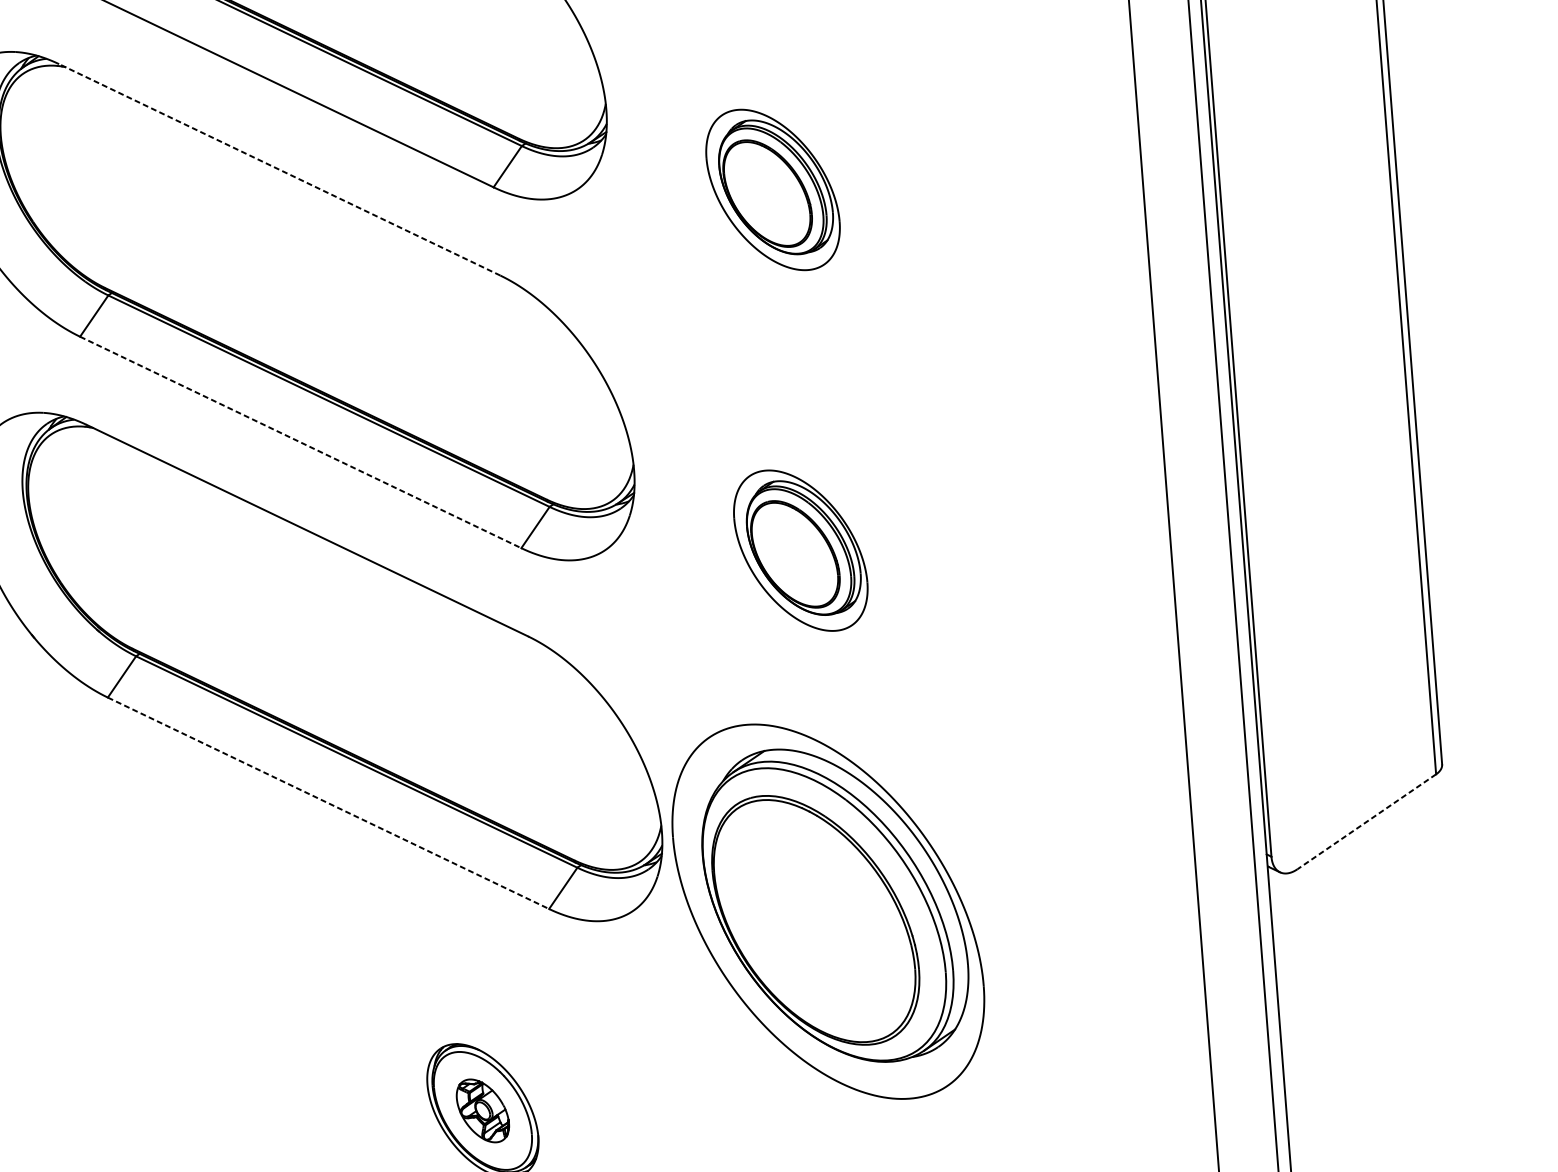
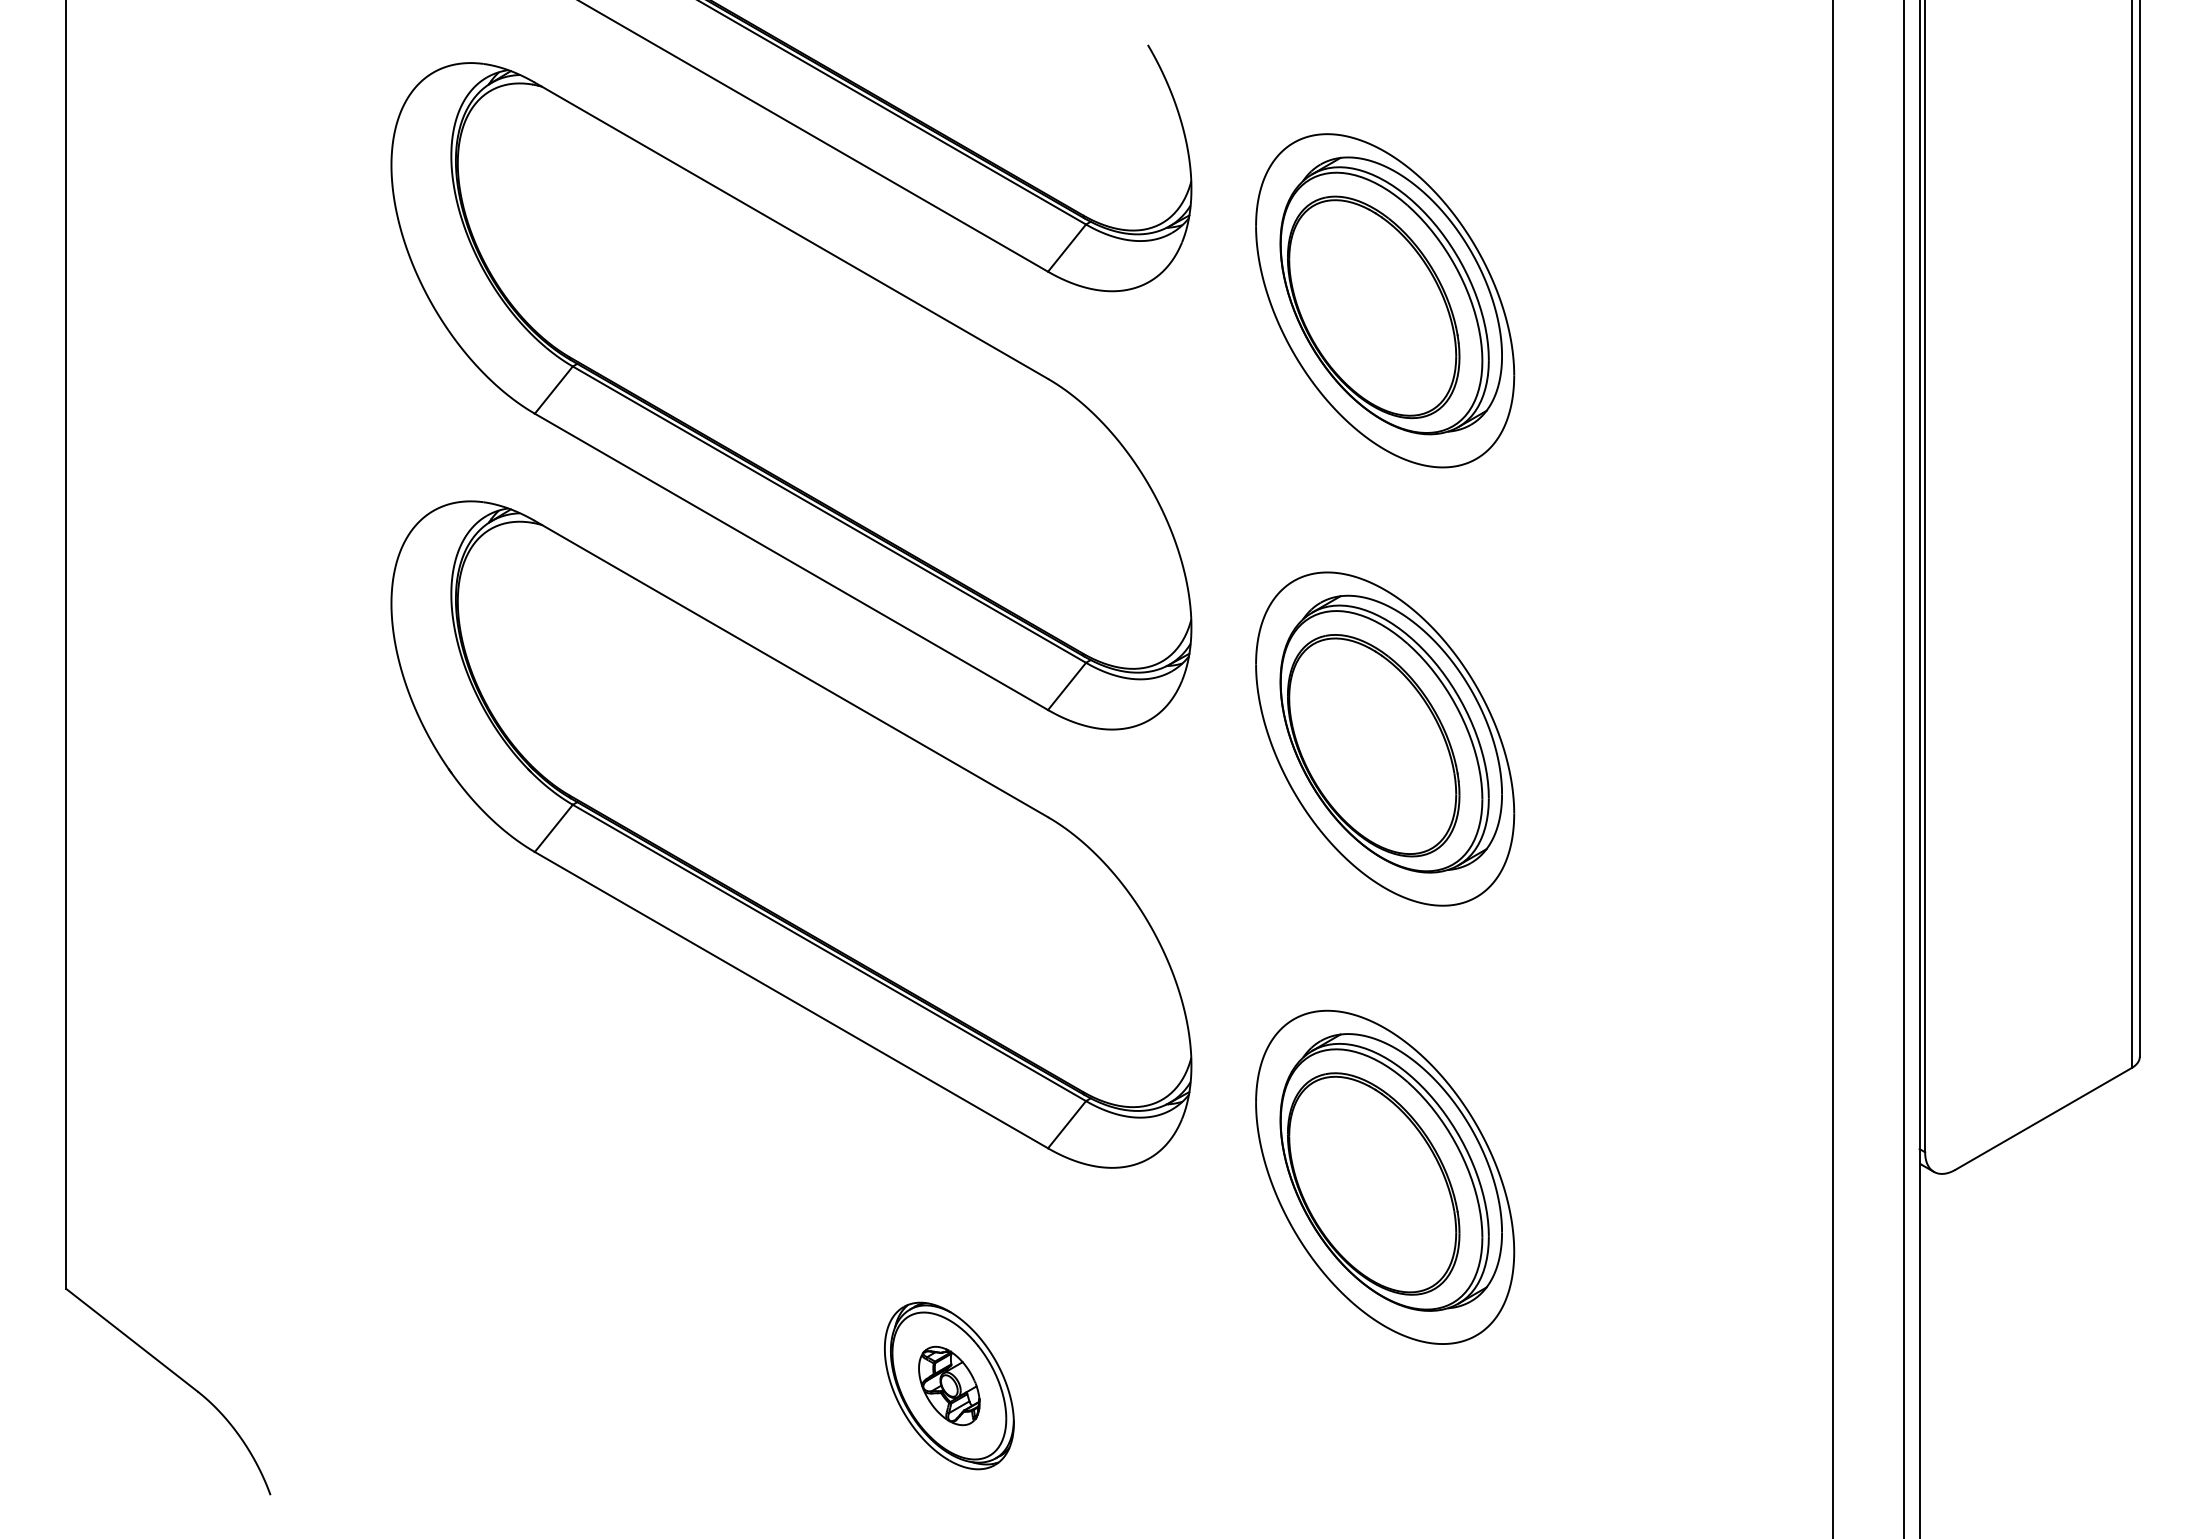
line: (279, 169) -> (791, 230), dashed -> solid
part: (773, 189) -> (1385, 300), size x1.67
line: (300, 442) -> (791, 562), dashed -> solid
part: (800, 550) -> (1385, 738), size x1.67
line: (328, 803) -> (791, 1000), dashed -> solid
line: (1366, 821) -> (2043, 1118), dashed -> solid
part: (828, 910) -> (1385, 1176), size x0.71

